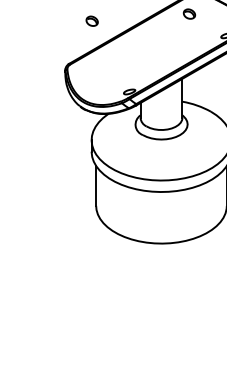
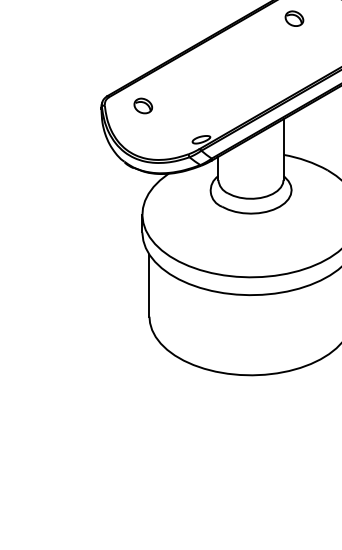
part: (91, 20) -> (142, 104), moved

